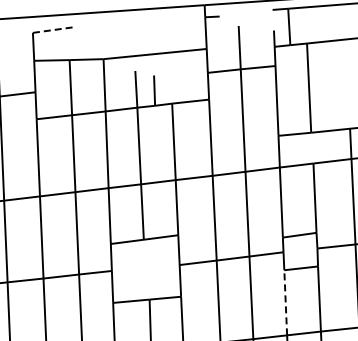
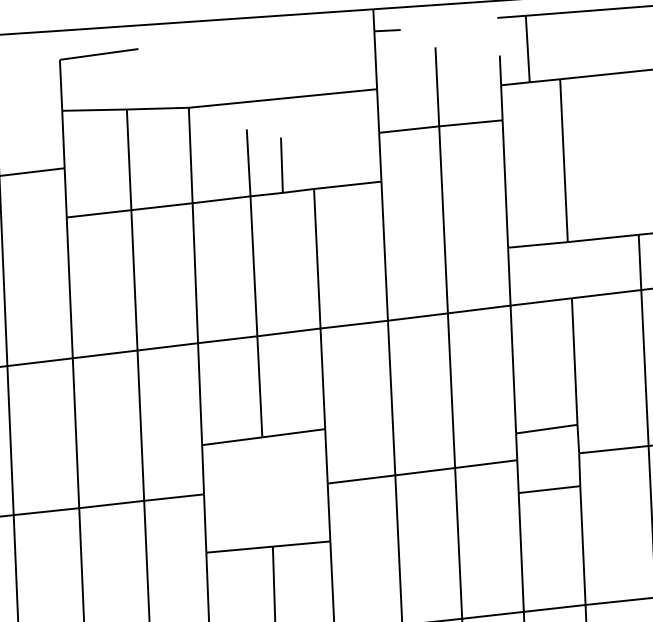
line: (54, 29) -> (99, 53), dashed -> solid
line: (285, 302) -> (520, 551), dashed -> solid

